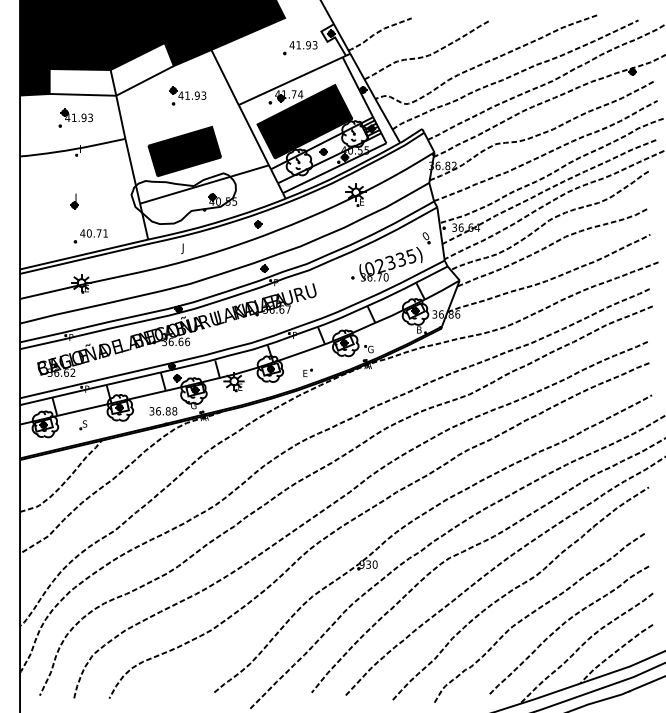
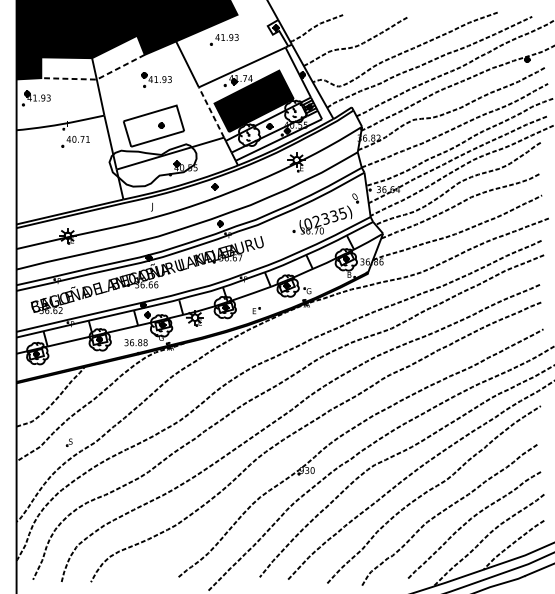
part: (300, 48) -> (224, 40), moved
line: (115, 95) -> (96, 79), solid -> dashed
part: (75, 117) -> (36, 97), moved
line: (253, 135) -> (211, 112), solid -> dashed
fill: (184, 151) -> (153, 126), removed
part: (74, 201) -> (61, 167), removed
part: (90, 236) -> (75, 141), moved
part: (83, 425) -> (69, 442), moved

